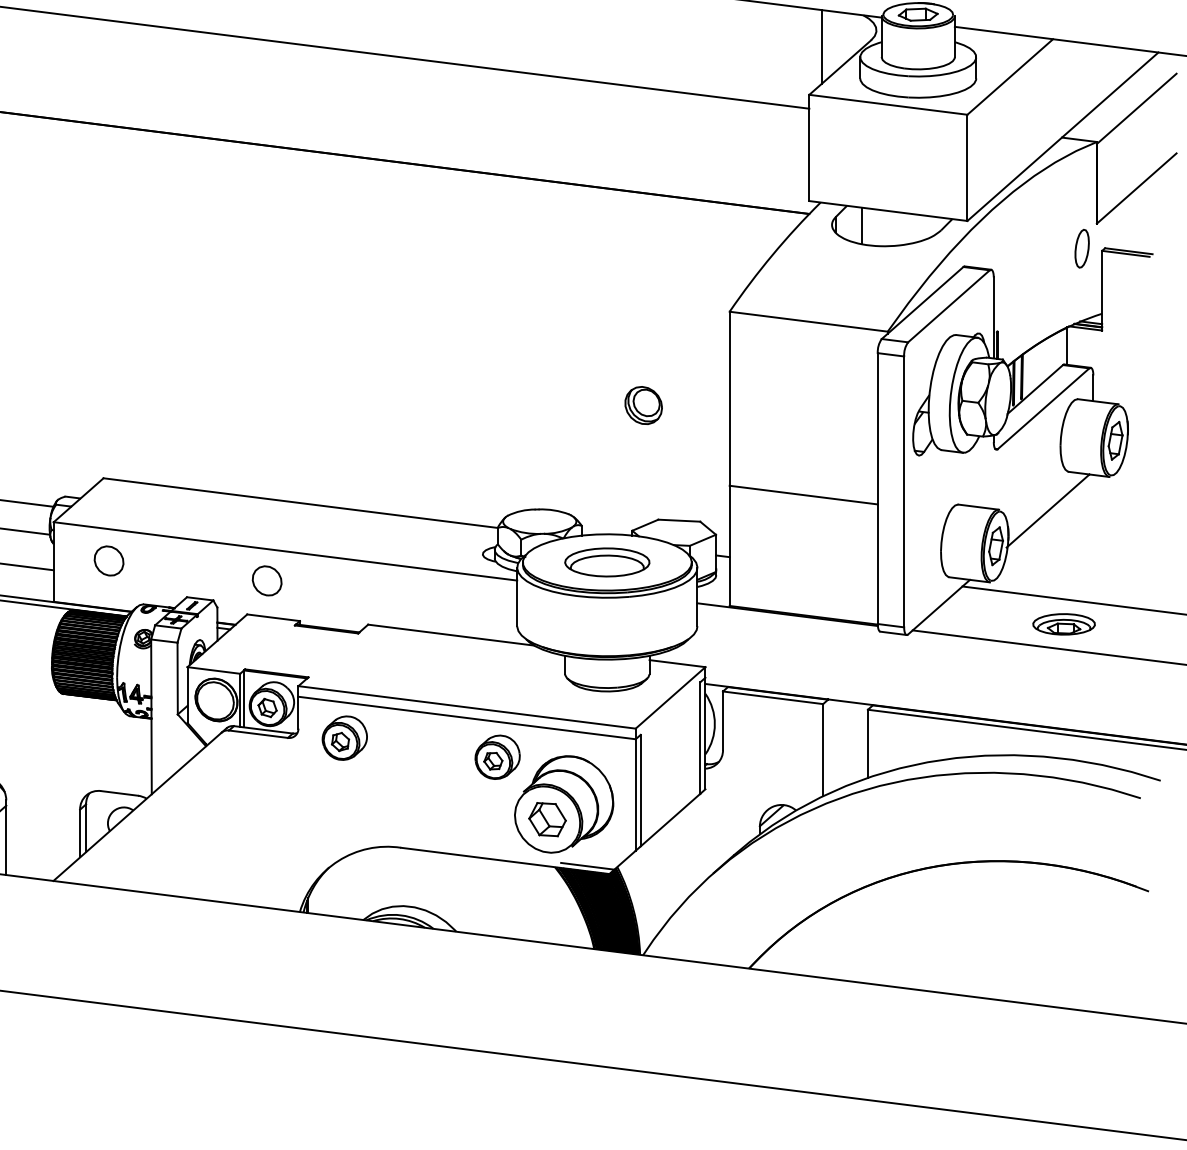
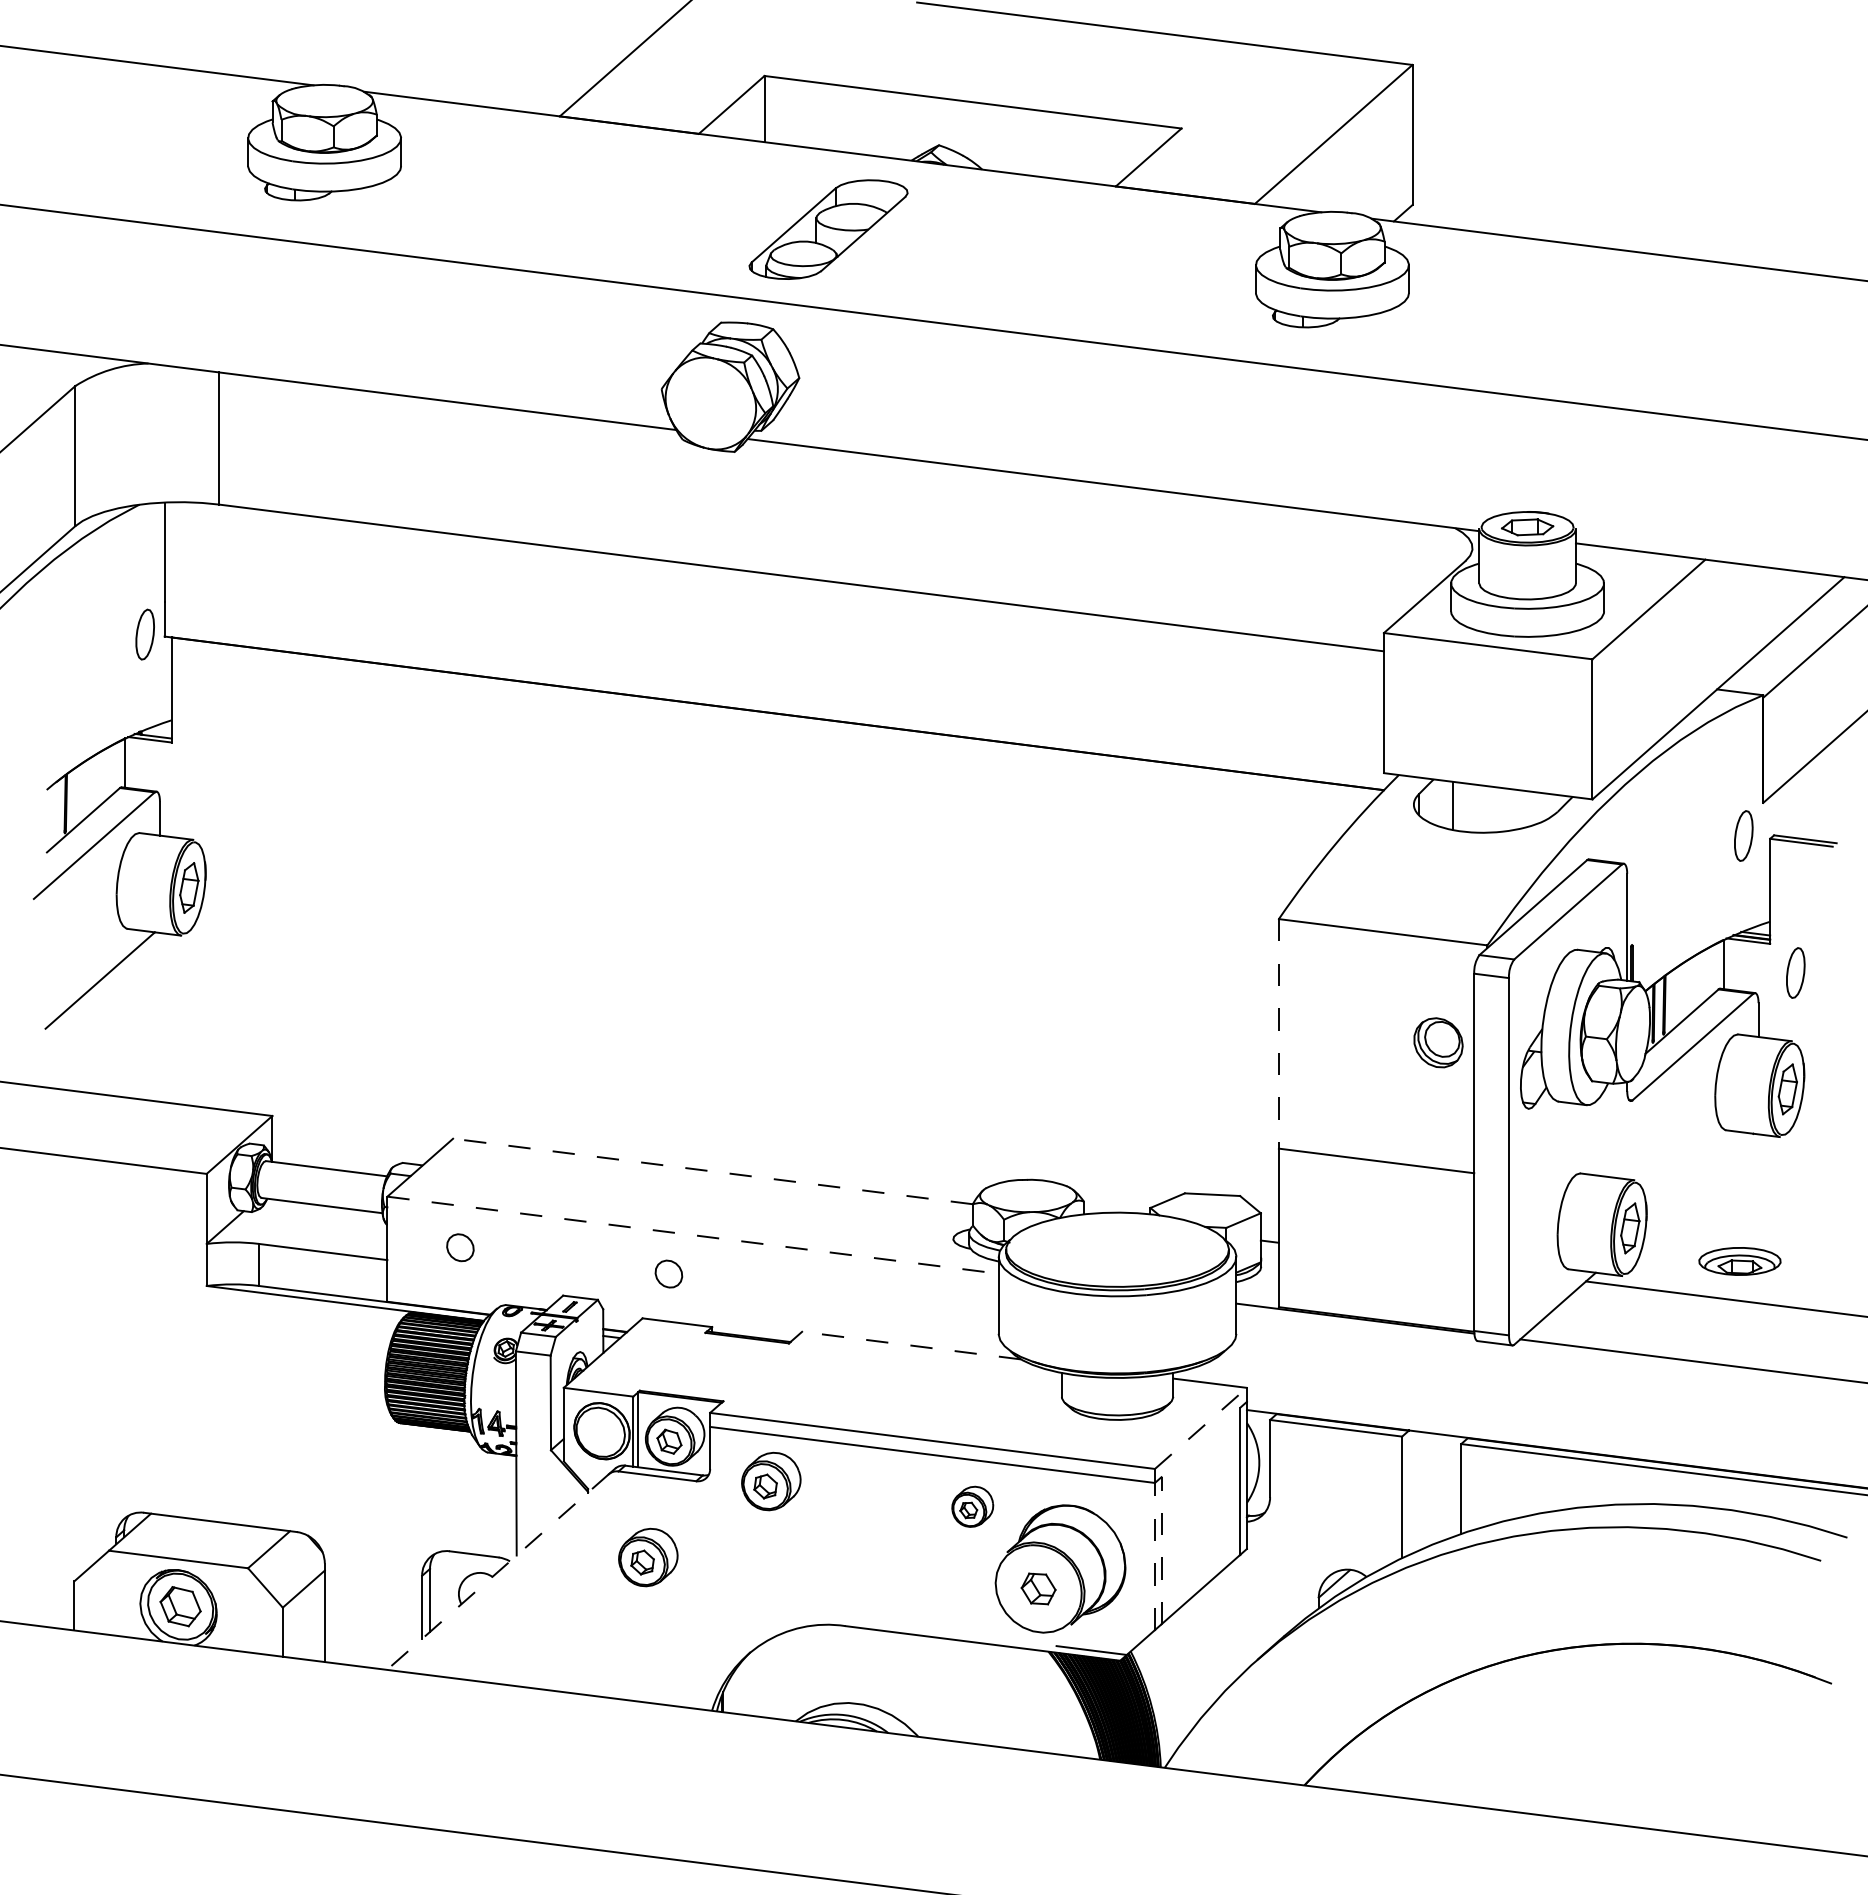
line: (821, 46) -> (1400, 569), removed
part: (1121, 352) -> (1795, 972), added
line: (729, 398) -> (1278, 1033), solid -> dashed
part: (643, 405) -> (1438, 1042), moved
line: (300, 503) -> (712, 1171), solid -> dashed
line: (1047, 510) -> (1698, 1181), removed
line: (285, 551) -> (693, 1235), solid -> dashed
part: (109, 560) -> (460, 1247), size x0.7
part: (607, 562) -> (1117, 1249), removed
part: (266, 580) -> (668, 1273), size x0.7
part: (1063, 624) -> (1739, 1261), moved
line: (451, 635) -> (911, 1345), solid -> dashed
line: (671, 697) -> (1201, 1428), solid -> dashed
part: (497, 757) -> (972, 1506), size x0.7
line: (640, 790) -> (1161, 1550), solid -> dashed
part: (251, 795) -> (648, 1557), added
line: (635, 795) -> (1154, 1556), solid -> dashed
line: (137, 807) -> (497, 1572), solid -> dashed
part: (547, 819) -> (1038, 1588), size x0.7

